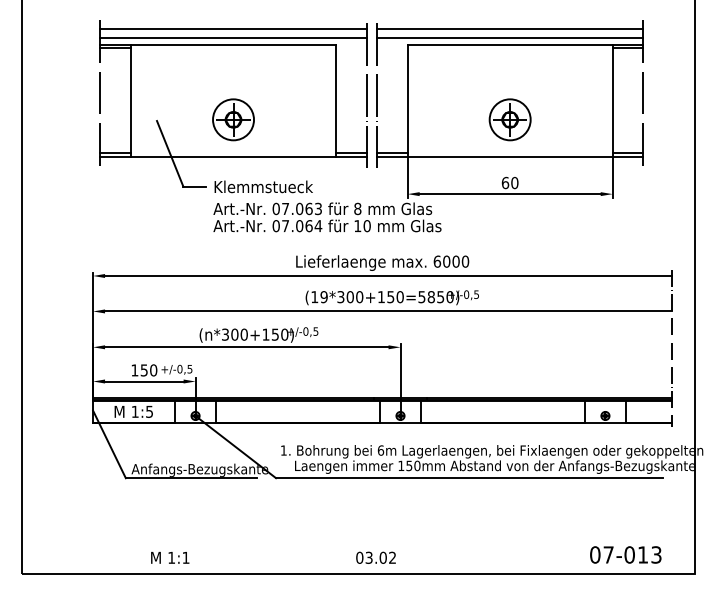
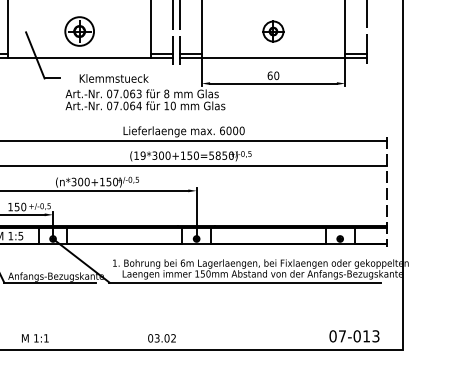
part: (509, 119) -> (273, 31), size x0.7
text: (263, 186) -> (113, 78), moved
text: (375, 557) -> (161, 338), moved

